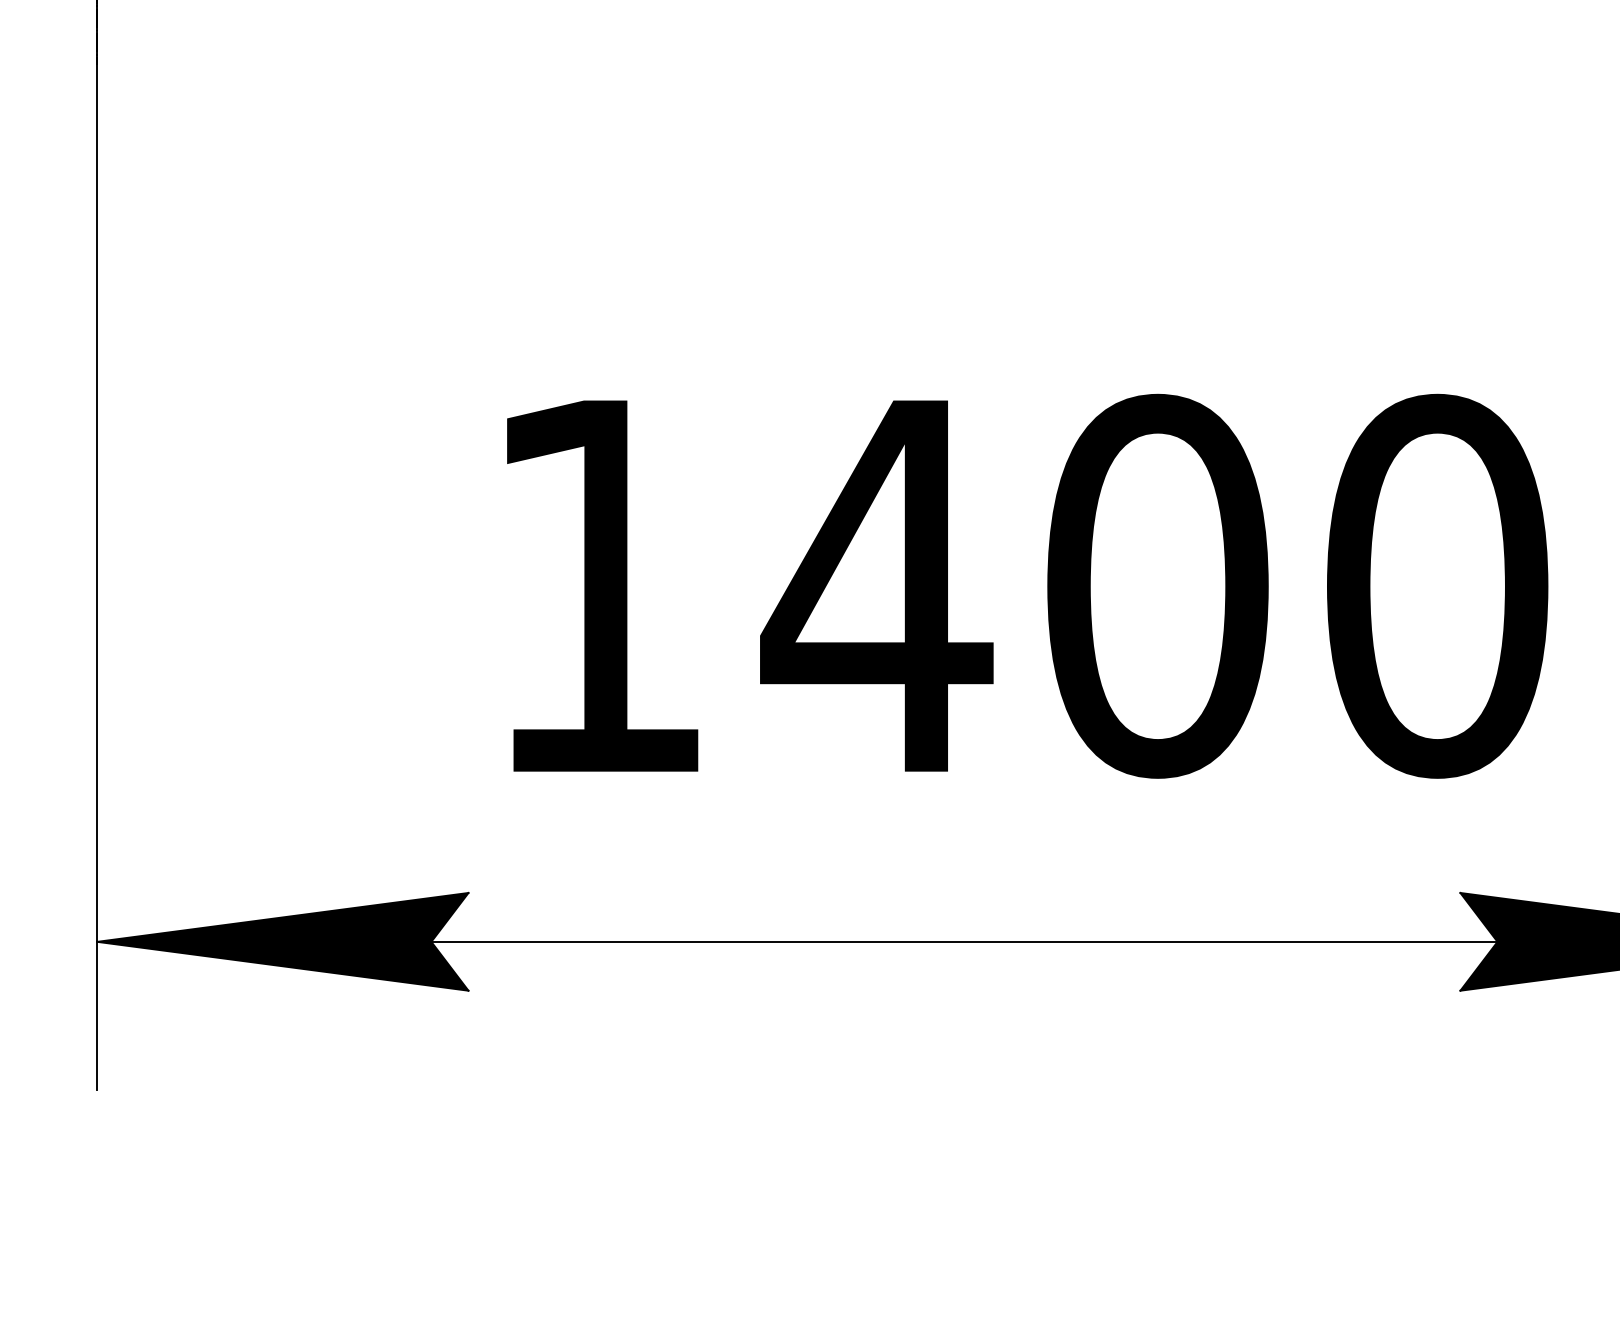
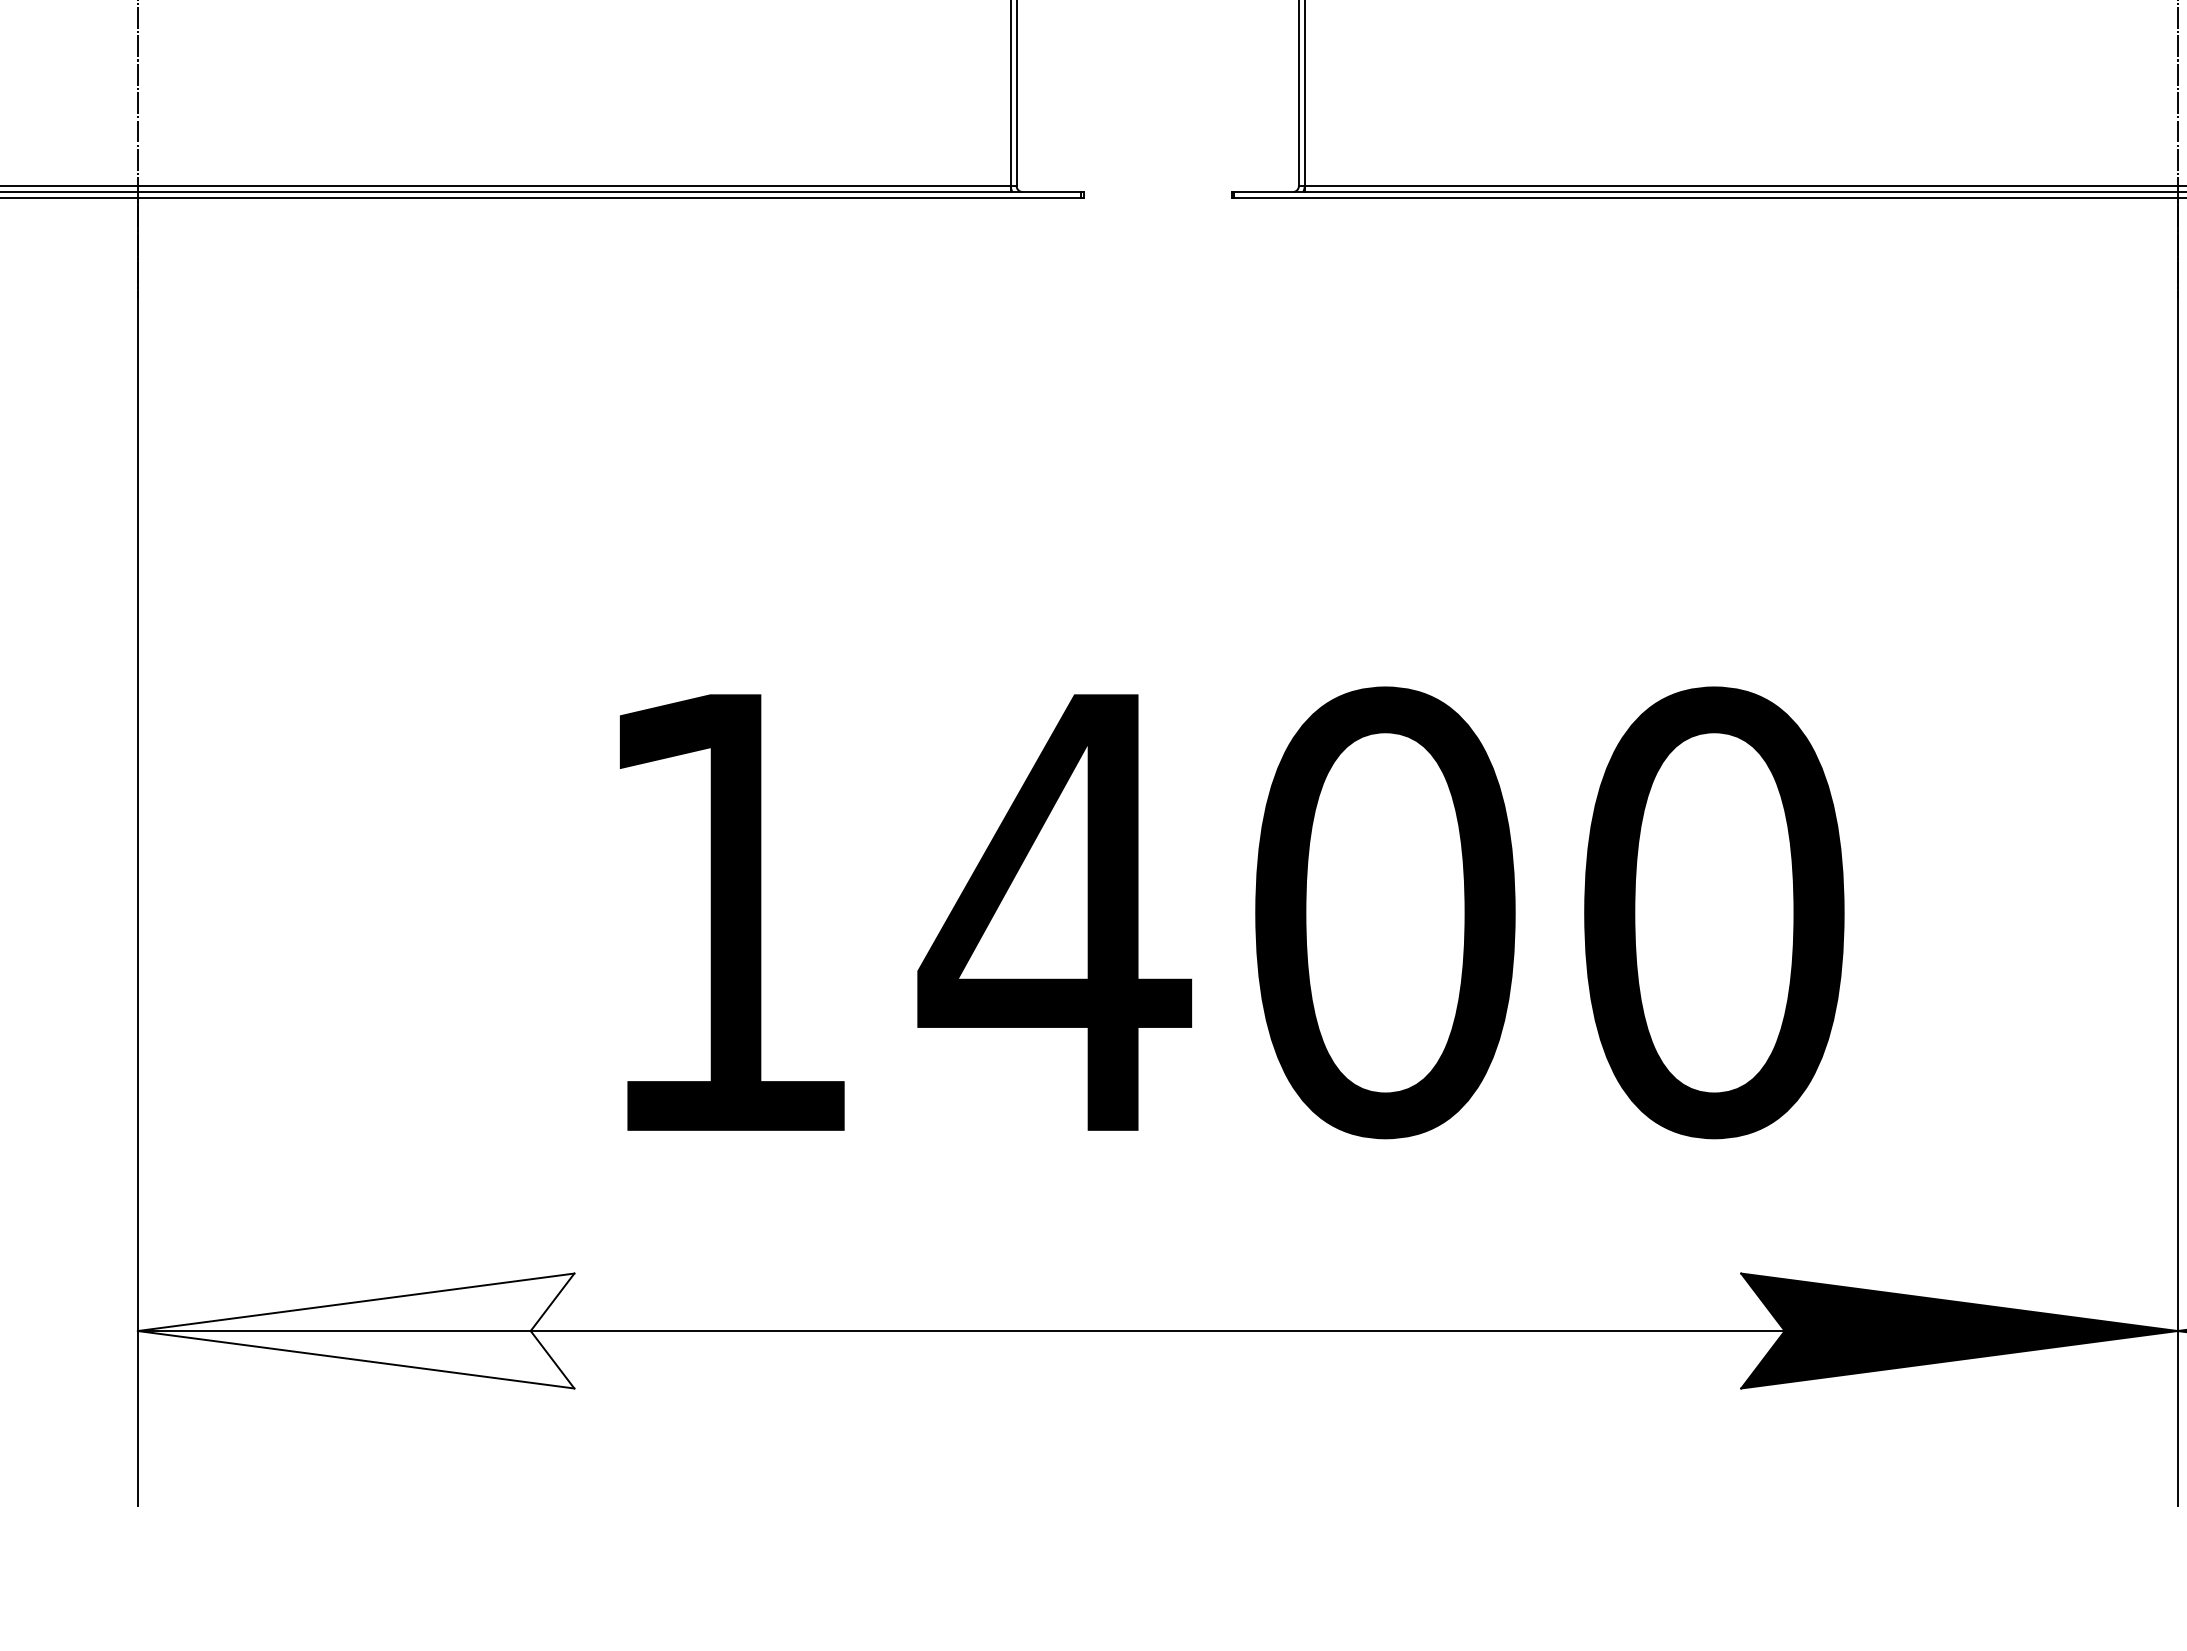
fill: (282, 941) -> (355, 1330), removed

